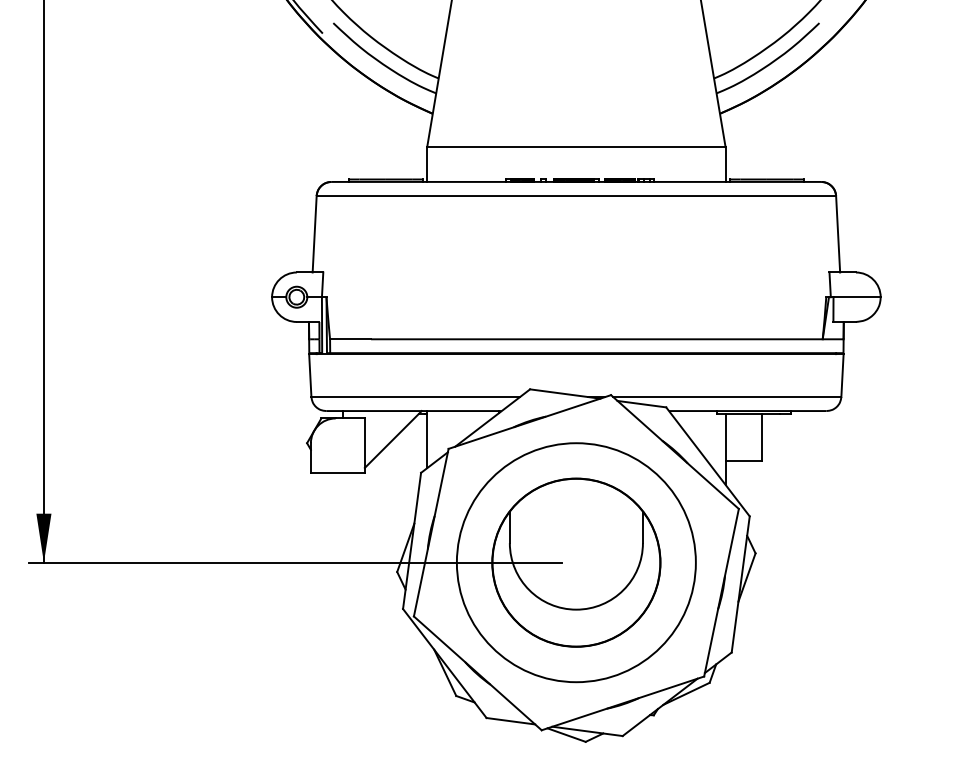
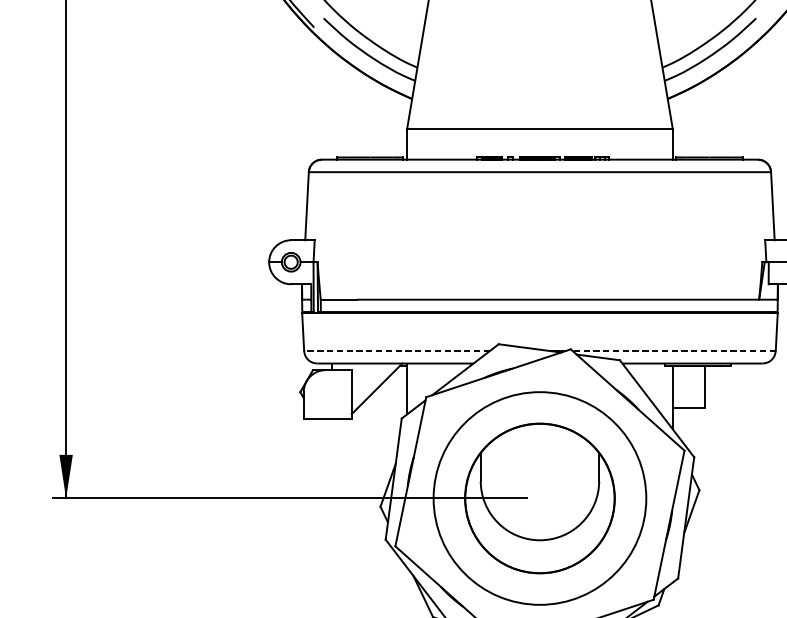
line: (415, 396) -> (396, 350), solid -> dashed
line: (726, 396) -> (673, 350), solid -> dashed

